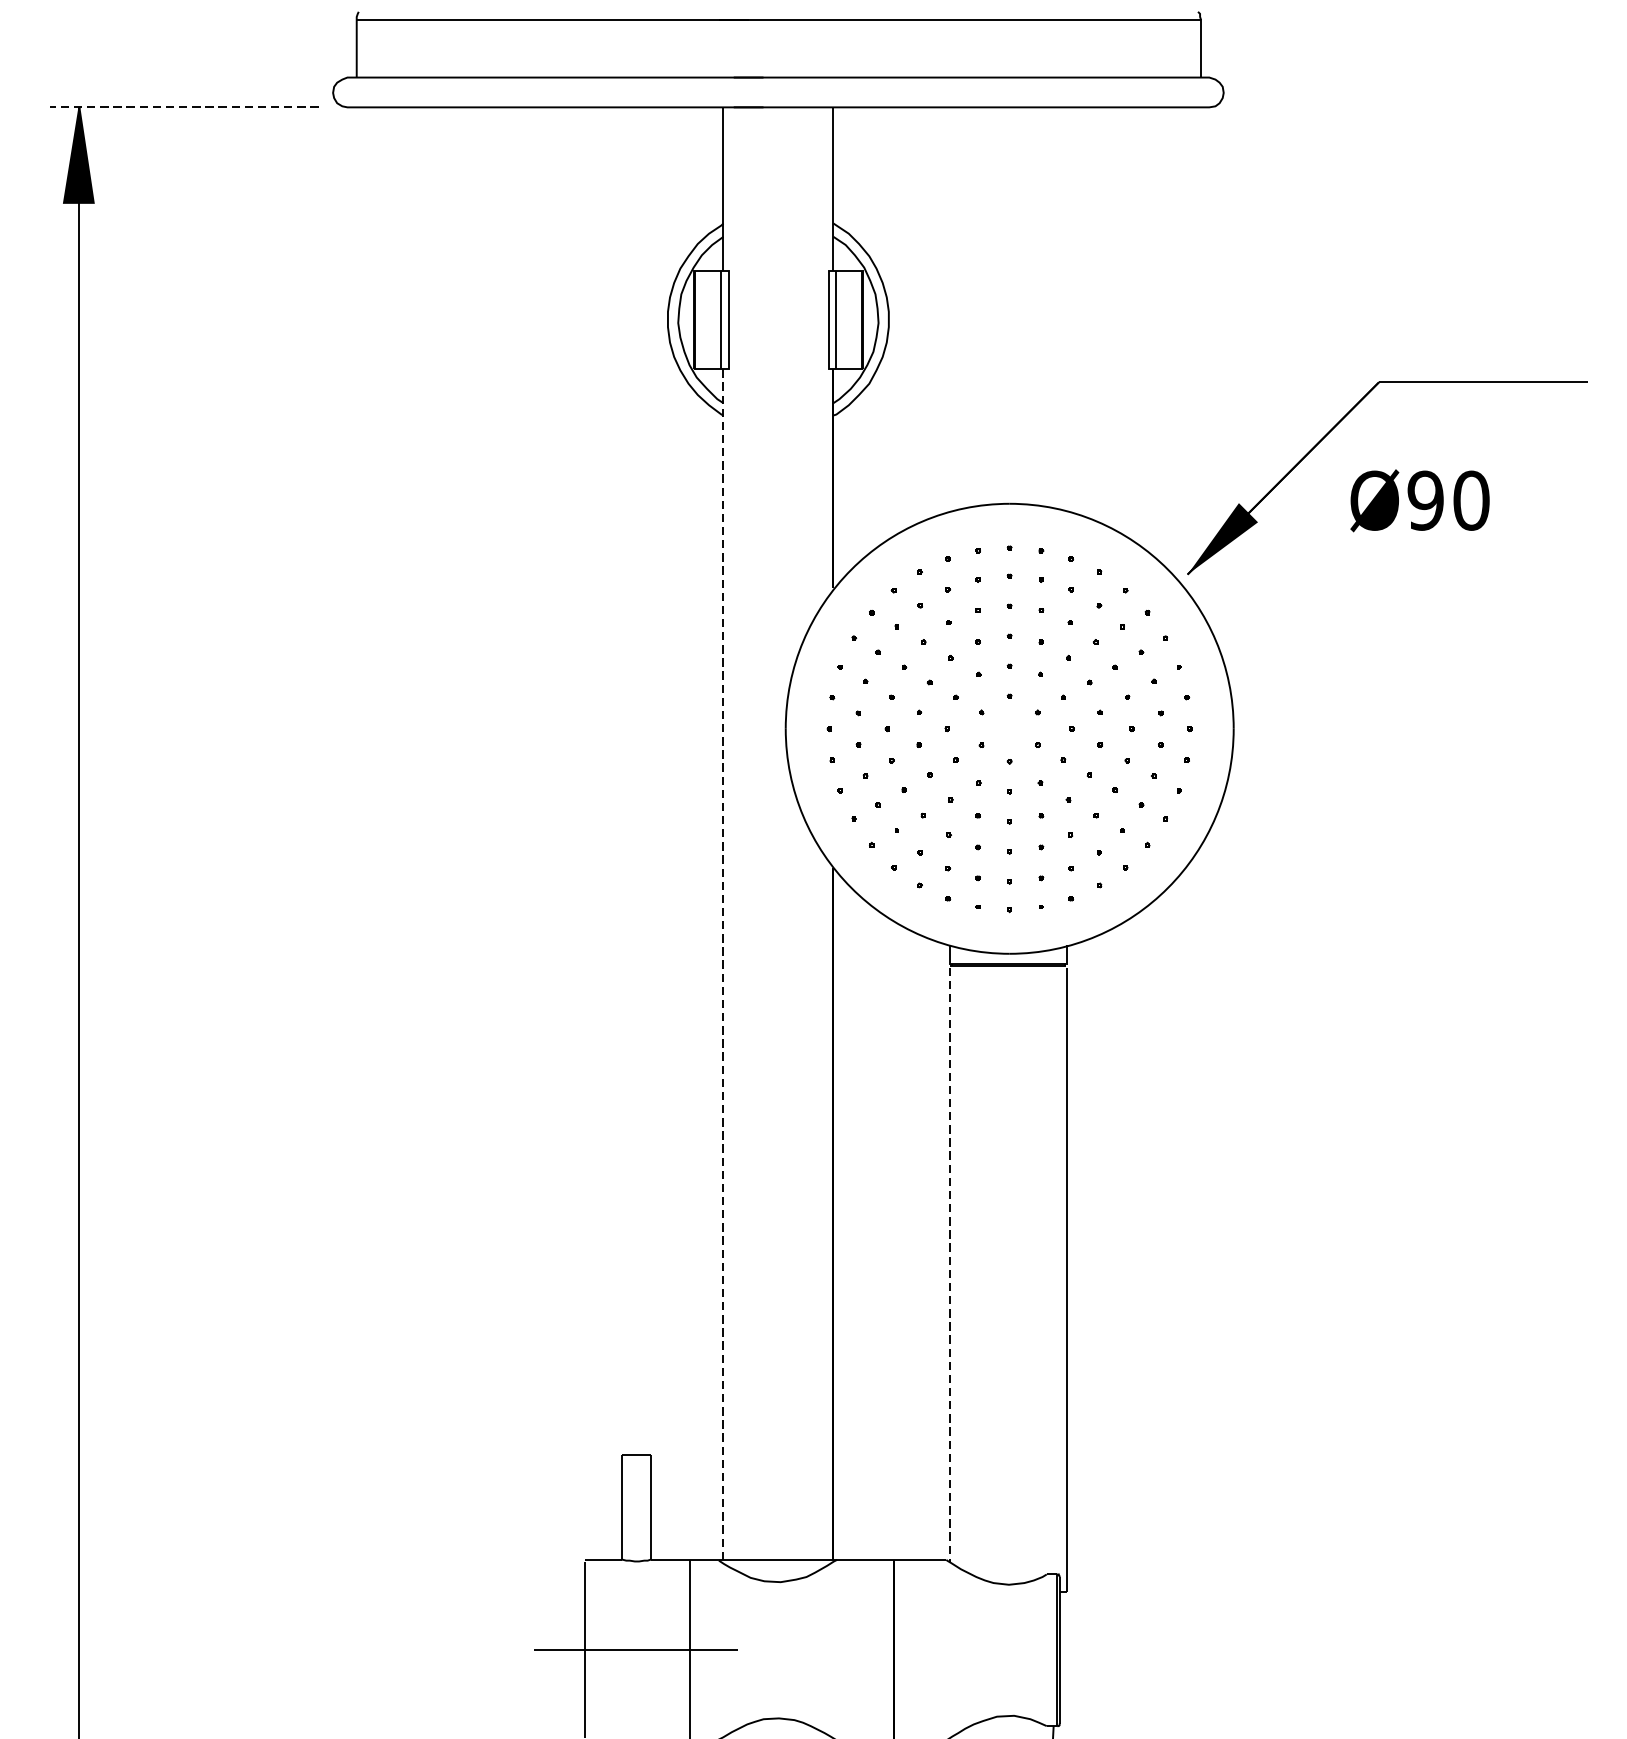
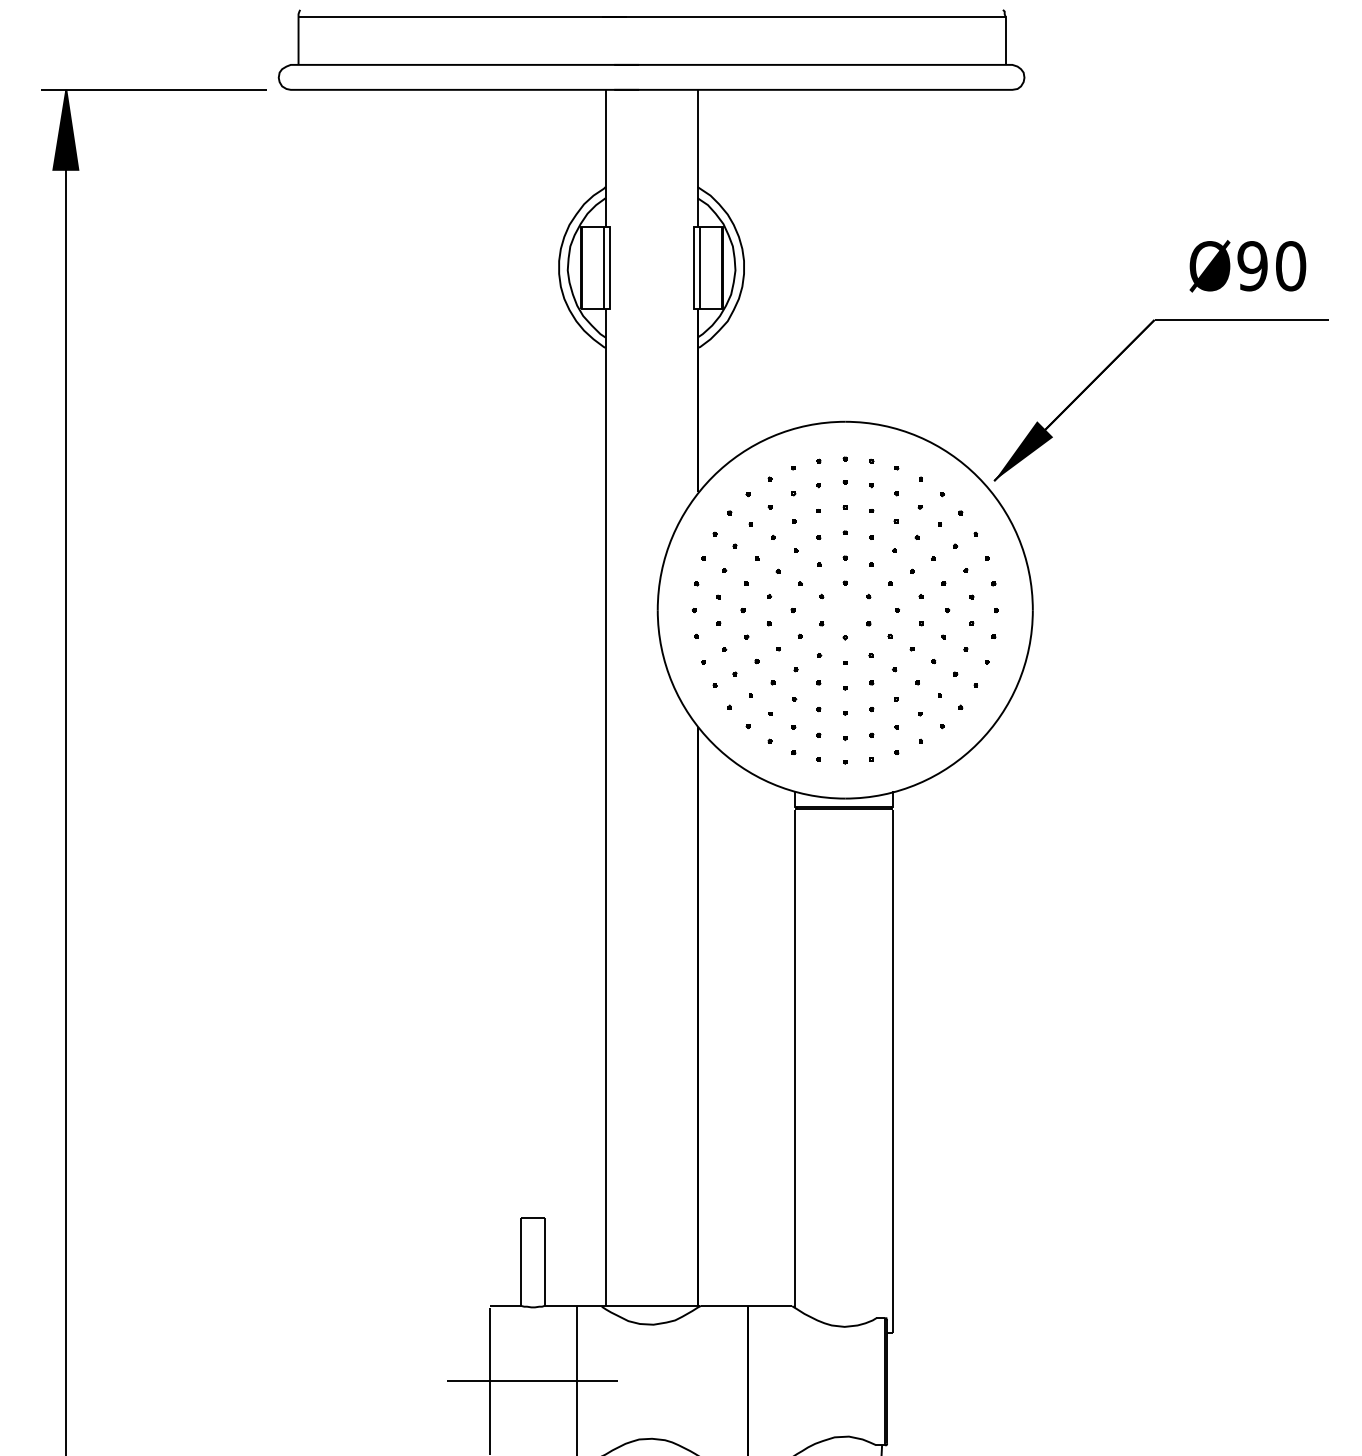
line: (184, 106) -> (154, 89), dashed -> solid
text: (1419, 501) -> (1247, 266), moved
line: (723, 964) -> (605, 807), dashed -> solid
line: (950, 1265) -> (795, 1059), dashed -> solid

